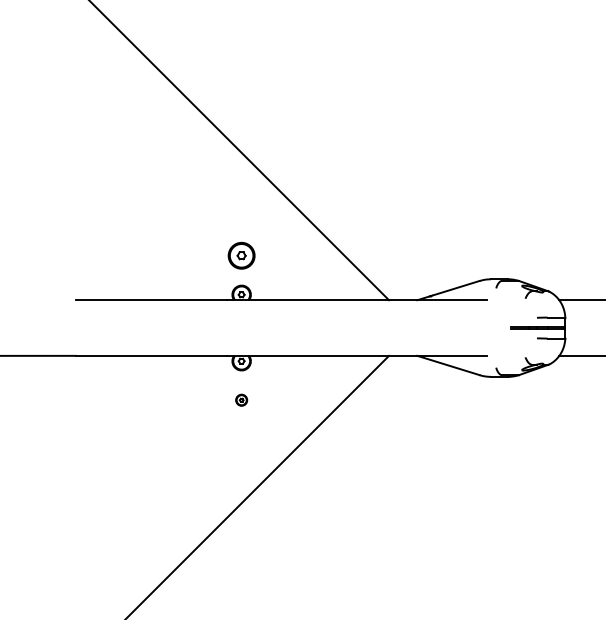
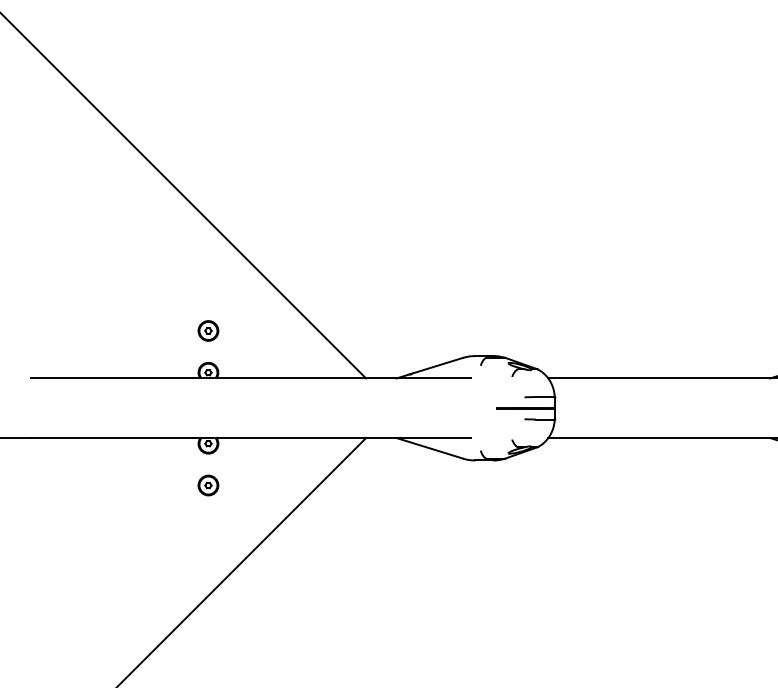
part: (241, 255) -> (208, 330), size x0.71
part: (241, 400) -> (208, 485), size x1.67

